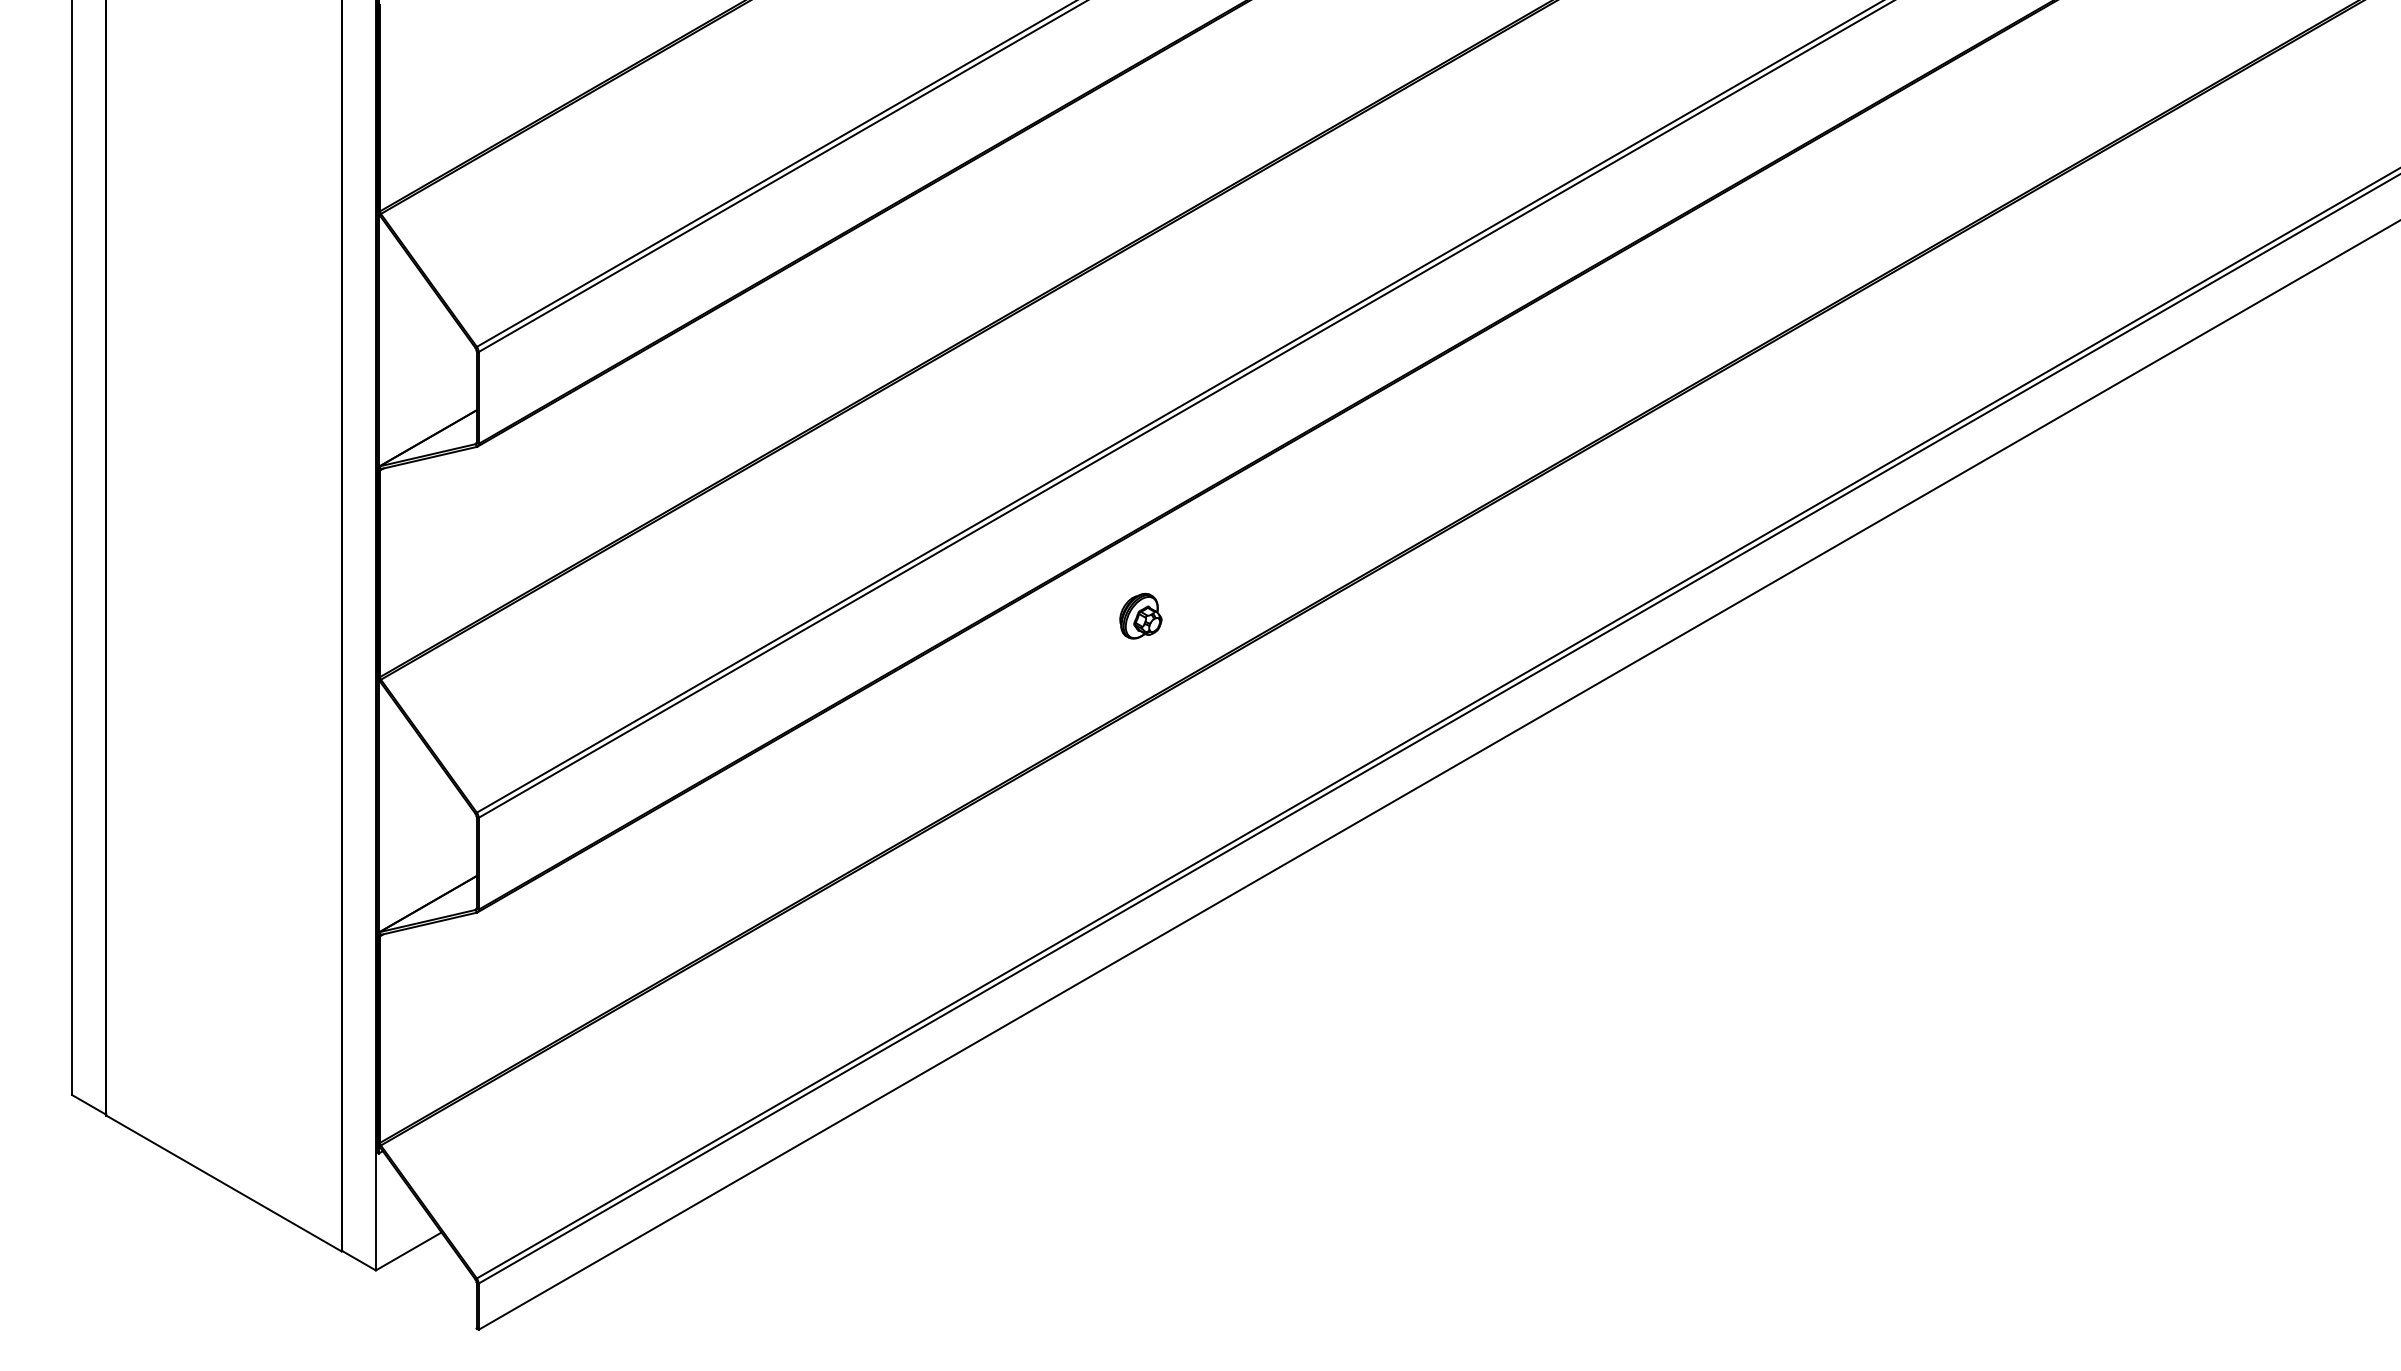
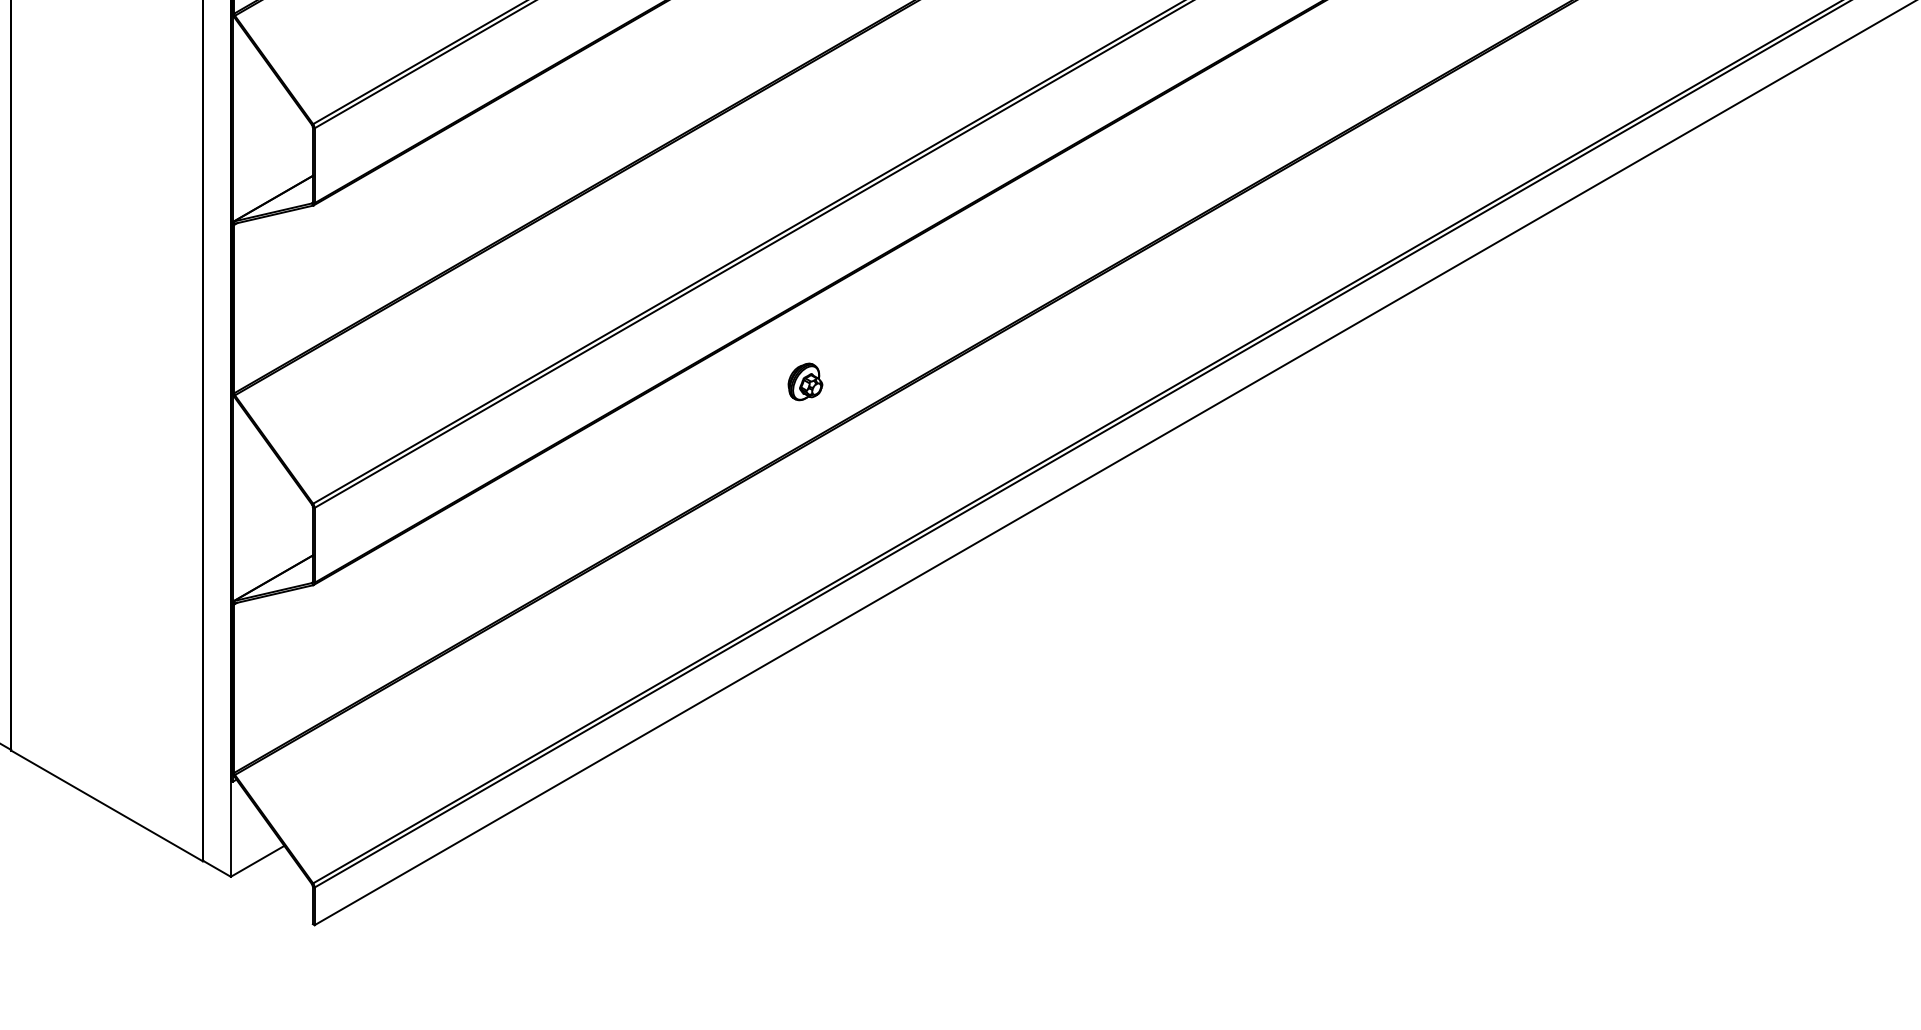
part: (1140, 615) -> (805, 381), moved

